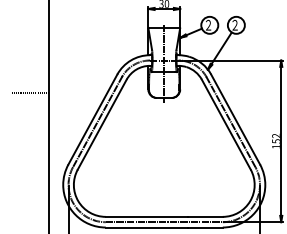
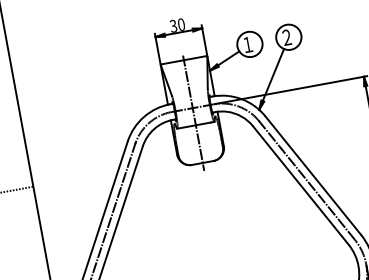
text: (208, 24) -> (247, 43), ２ -> １

